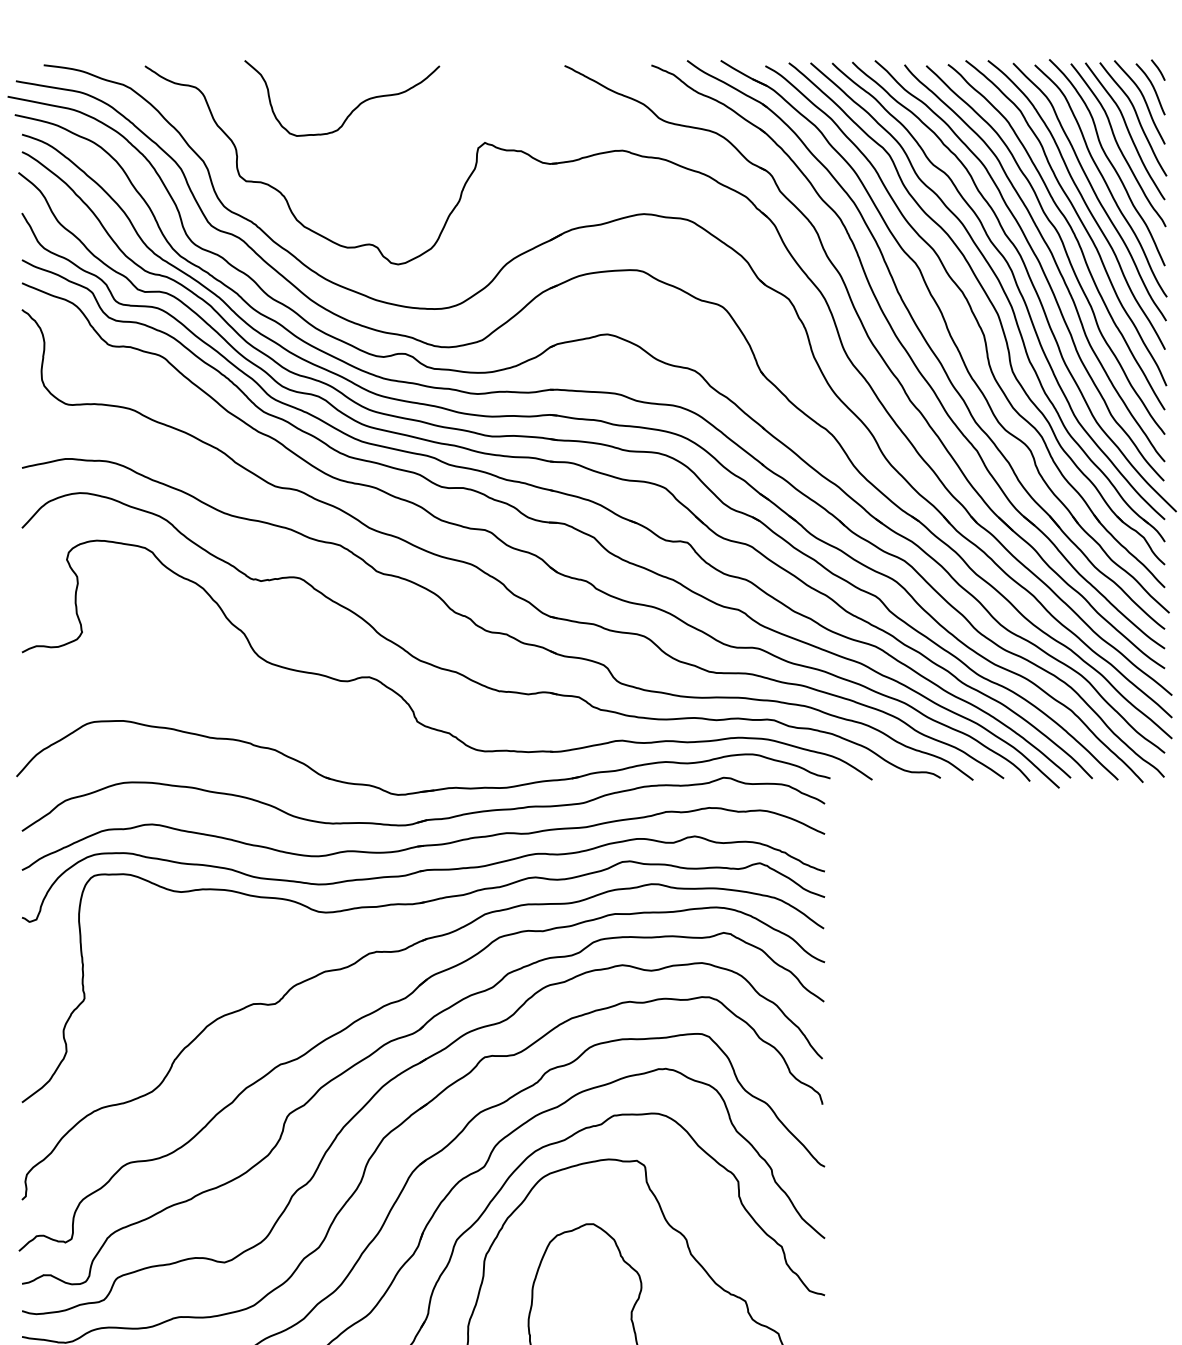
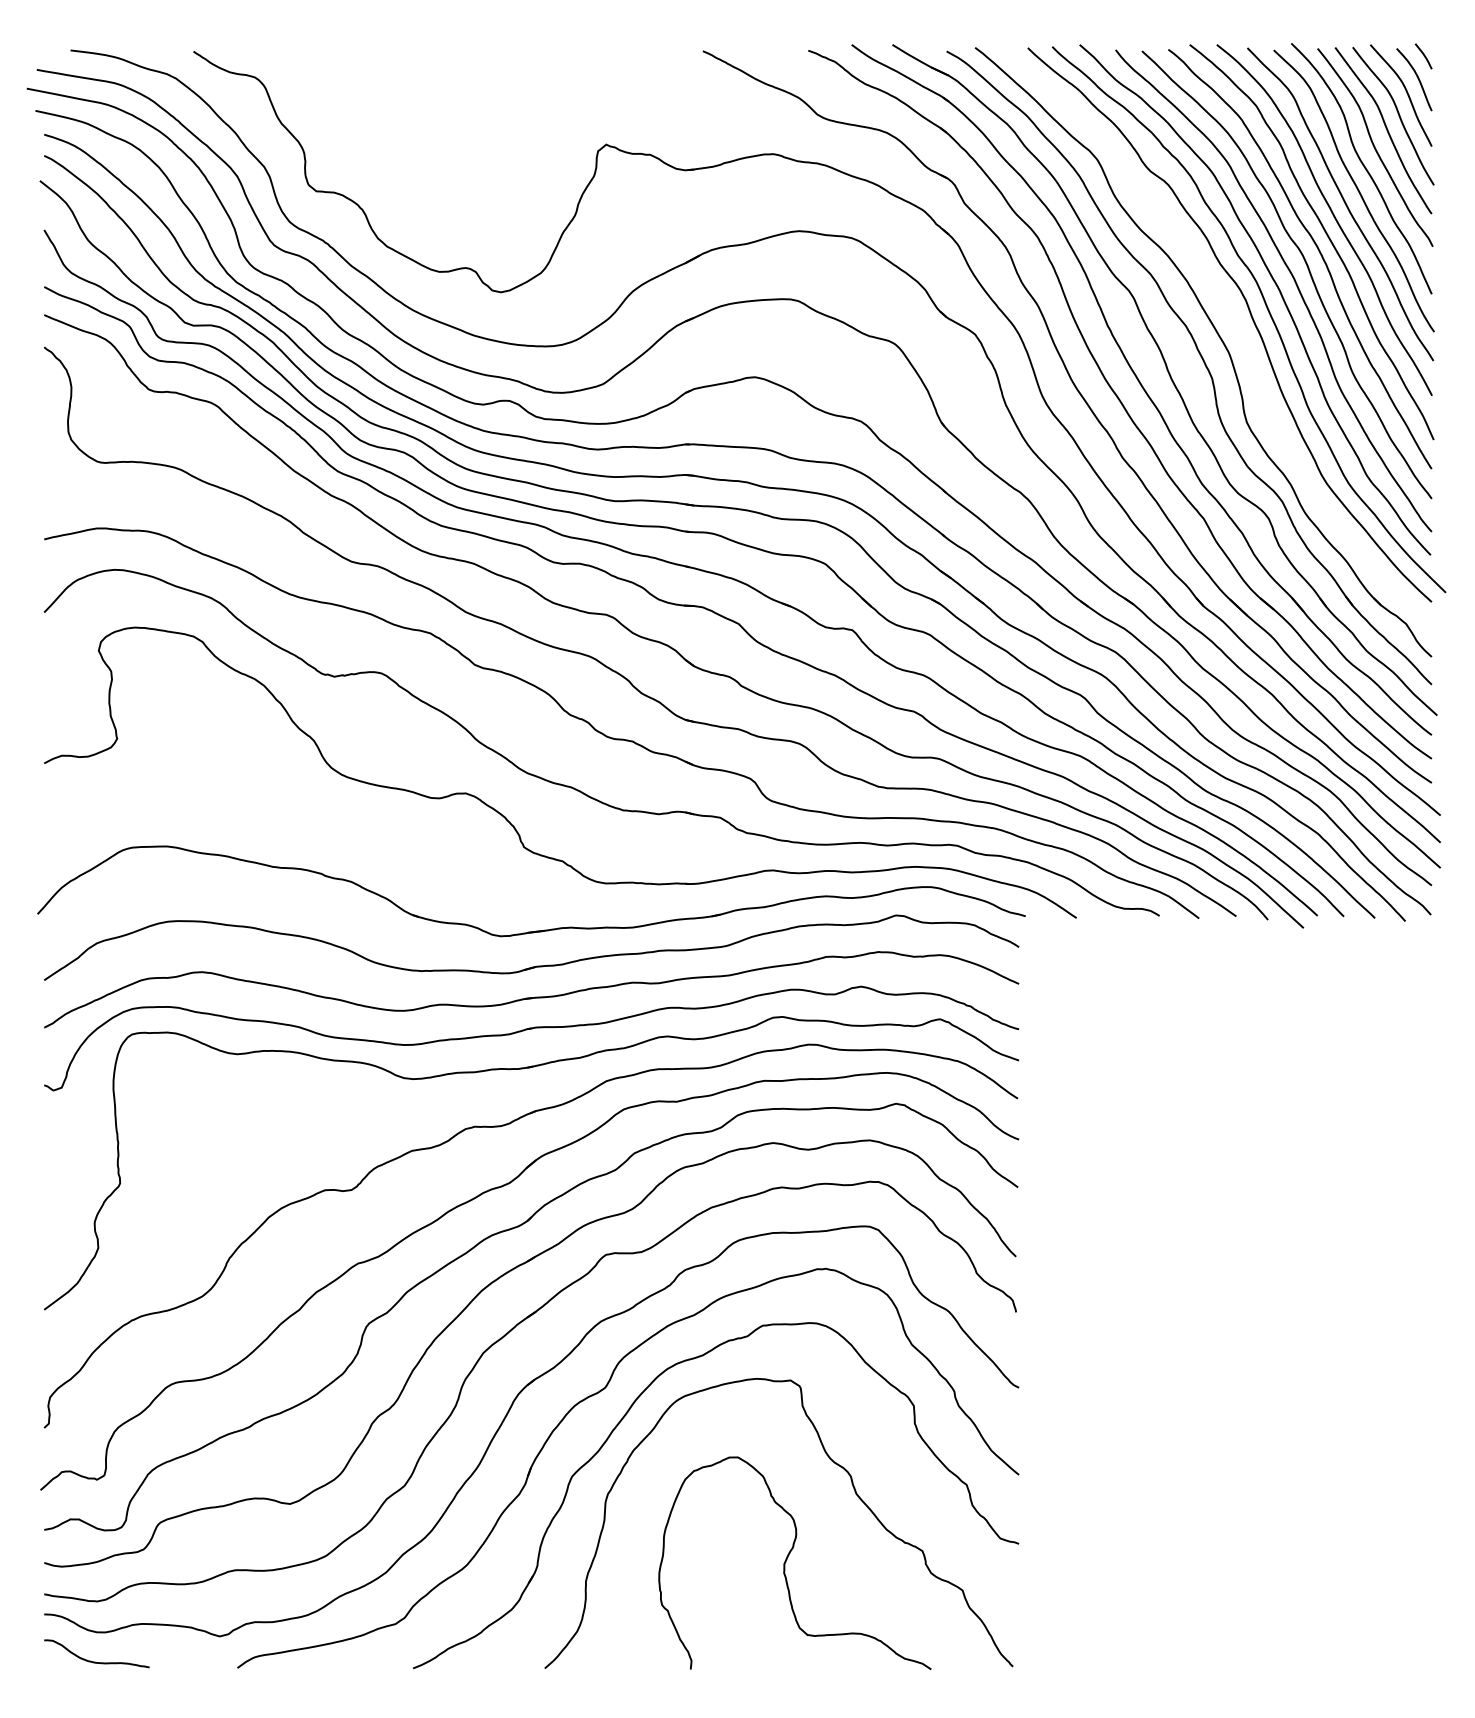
curve: (353, 109) -> (446, 104), removed
part: (1004, 293) -> (1236, 327), removed

